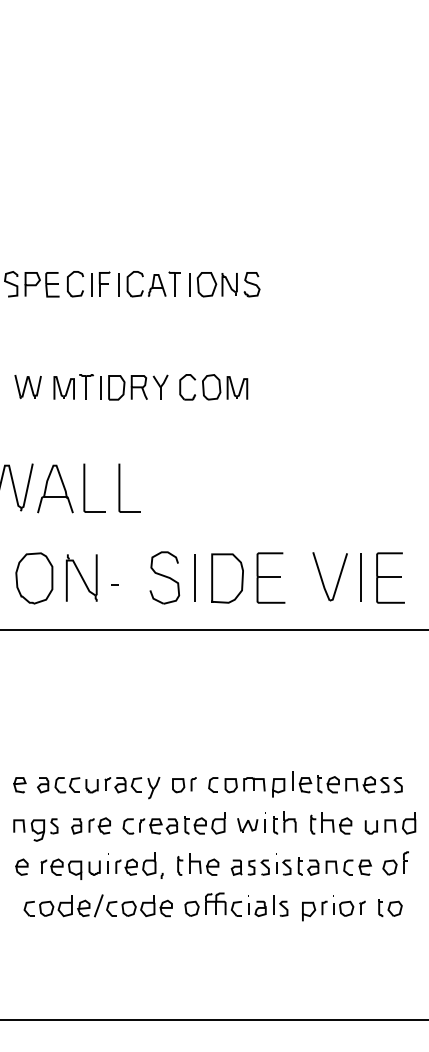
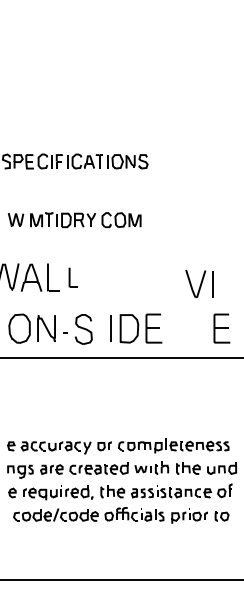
part: (129, 488) -> (73, 277), size x0.7
part: (336, 576) -> (199, 283), moved
part: (164, 577) -> (83, 329), moved

